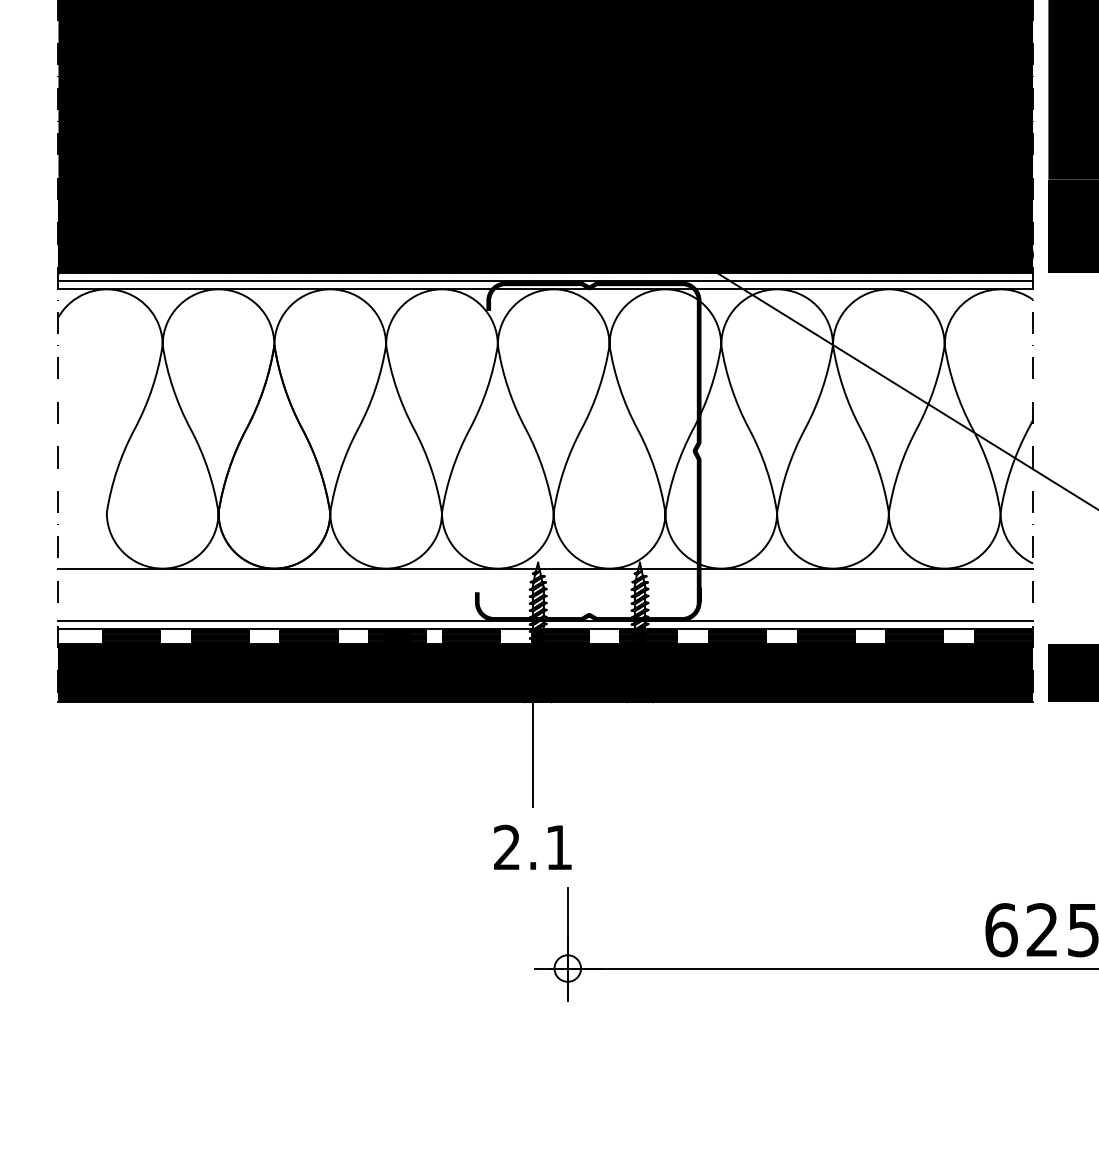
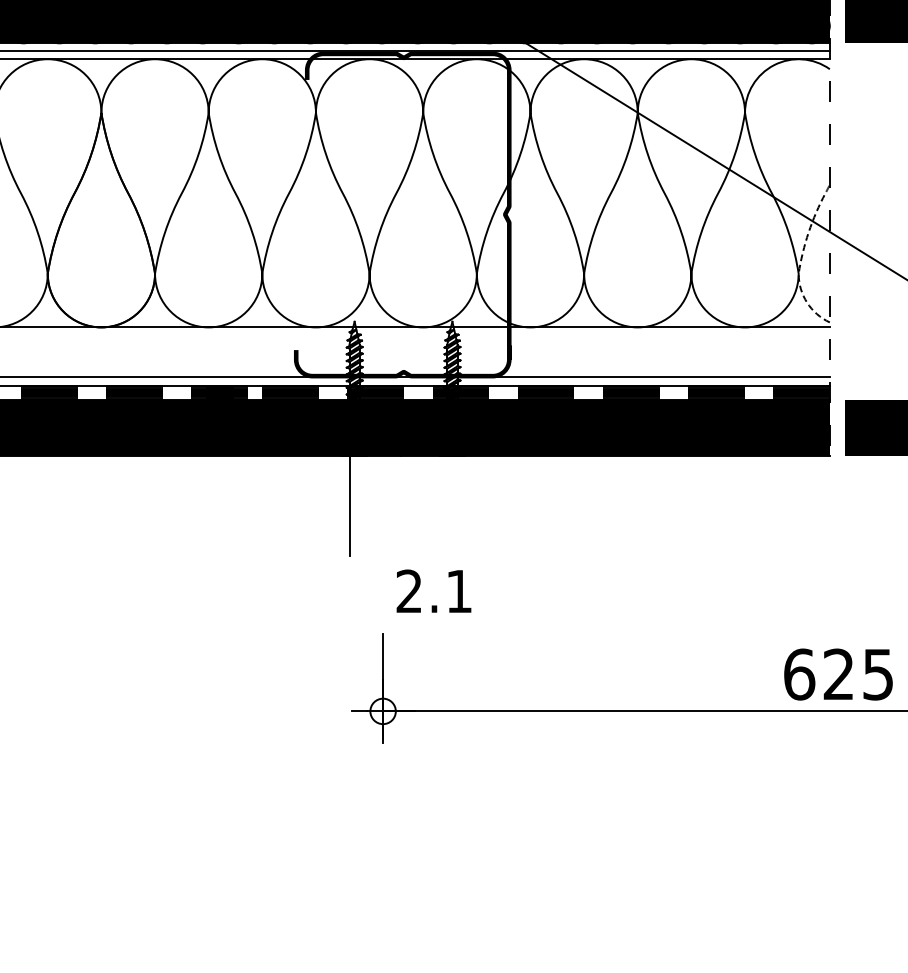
line: (1004, 494) -> (802, 256), solid -> dashed
text: (532, 846) -> (433, 590), moved

